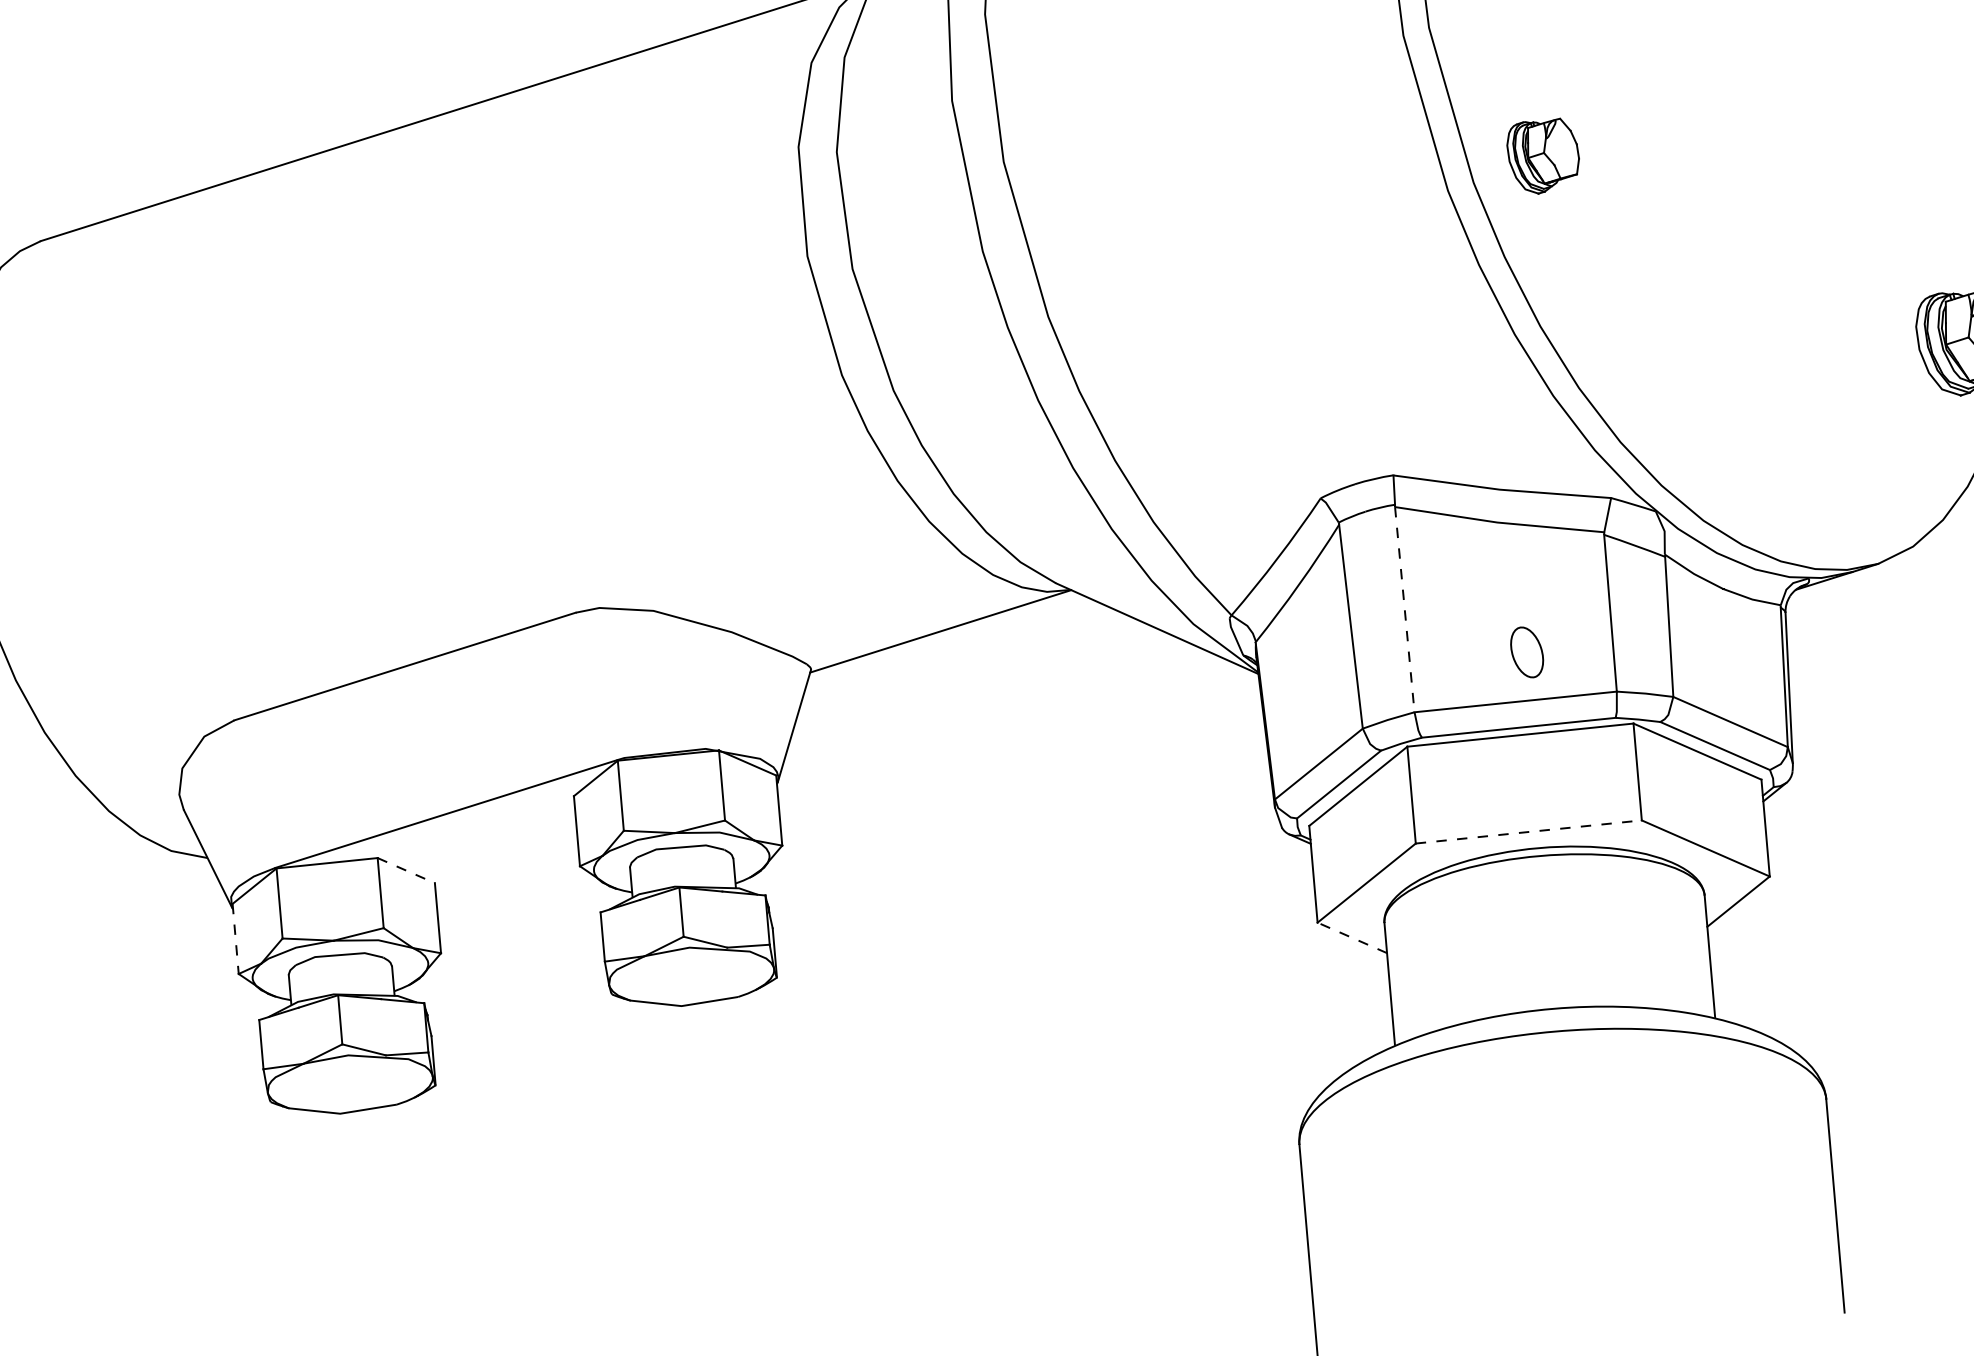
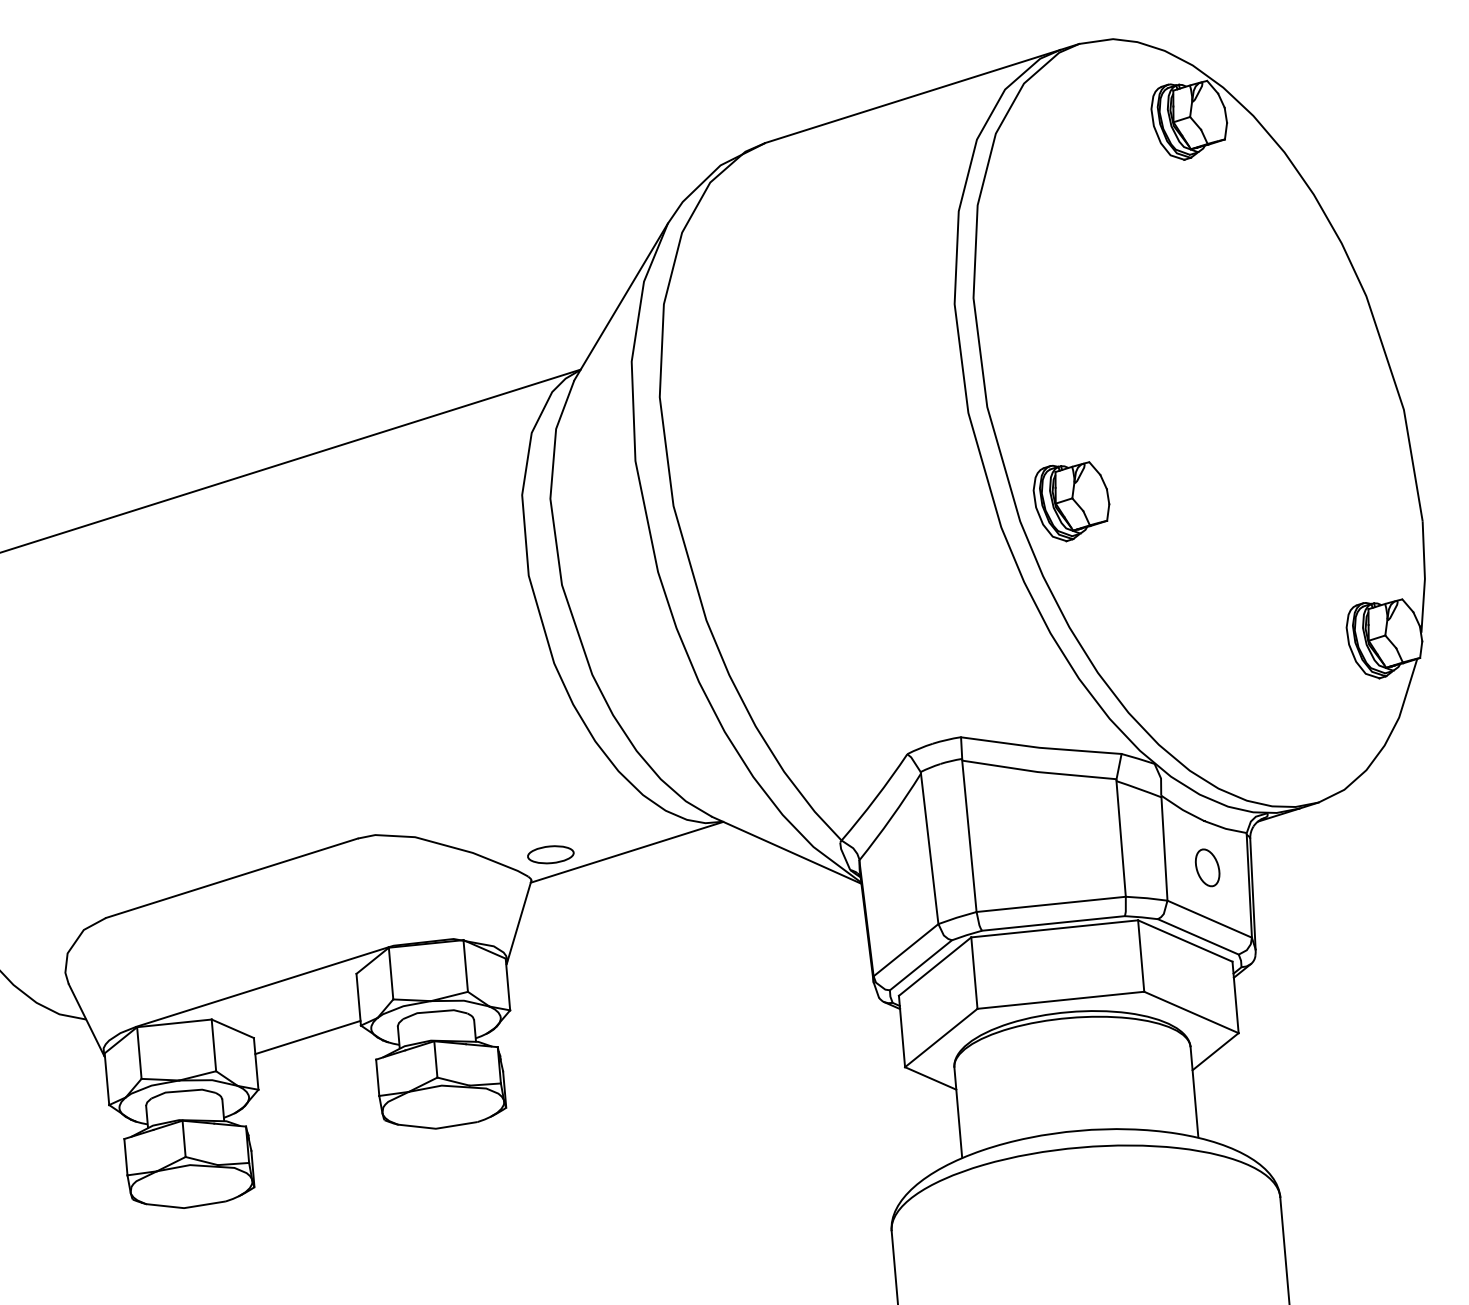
part: (1543, 155) -> (1071, 501), size x1.43
line: (1404, 609) -> (969, 836), dashed -> solid
part: (836, 634) -> (550, 854), added
part: (1526, 651) -> (1207, 867), moved
line: (1528, 832) -> (1060, 1000), dashed -> solid
line: (407, 870) -> (233, 1028), dashed -> solid
line: (507, 882) -> (307, 1037), added
line: (1352, 937) -> (930, 1078), dashed -> solid
line: (235, 939) -> (106, 1079), dashed -> solid

